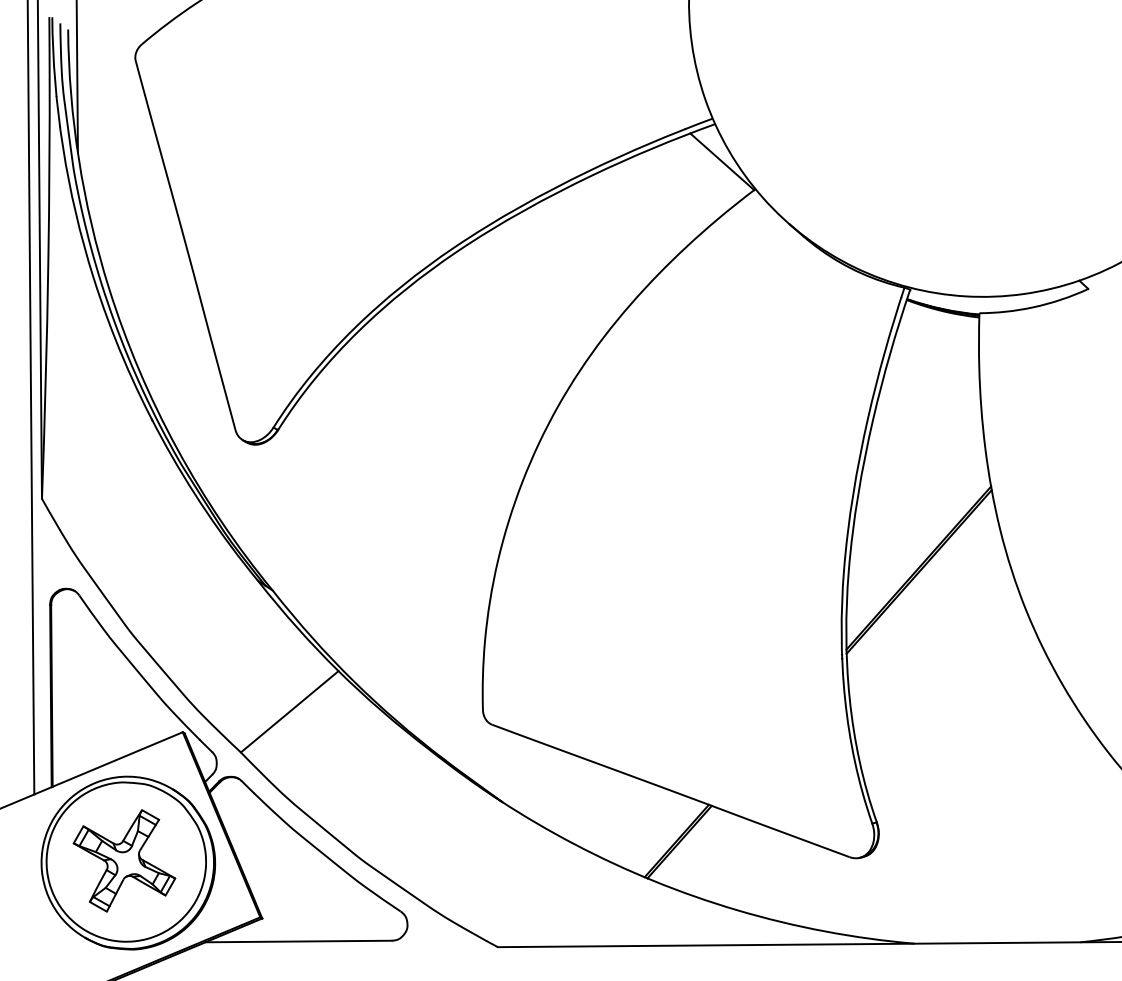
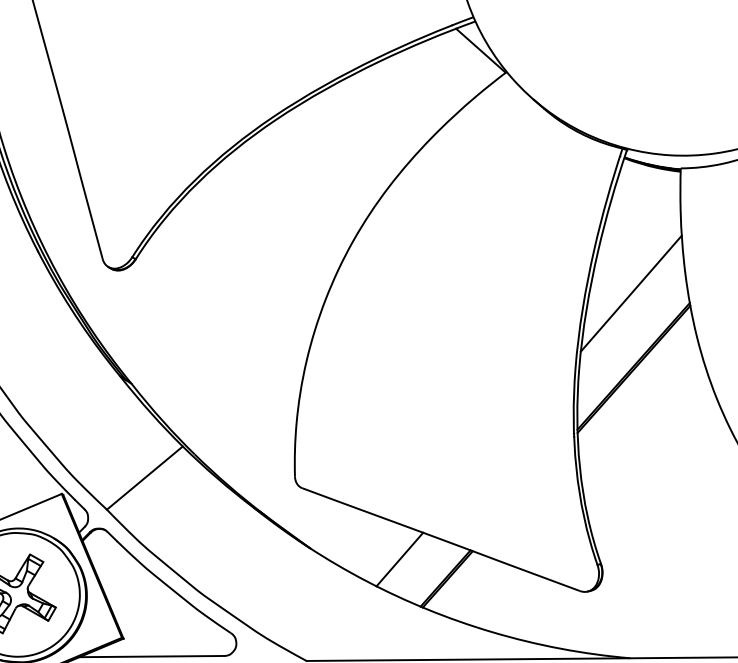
line: (915, 474) -> (631, 293), added
line: (617, 816) -> (399, 559), added

